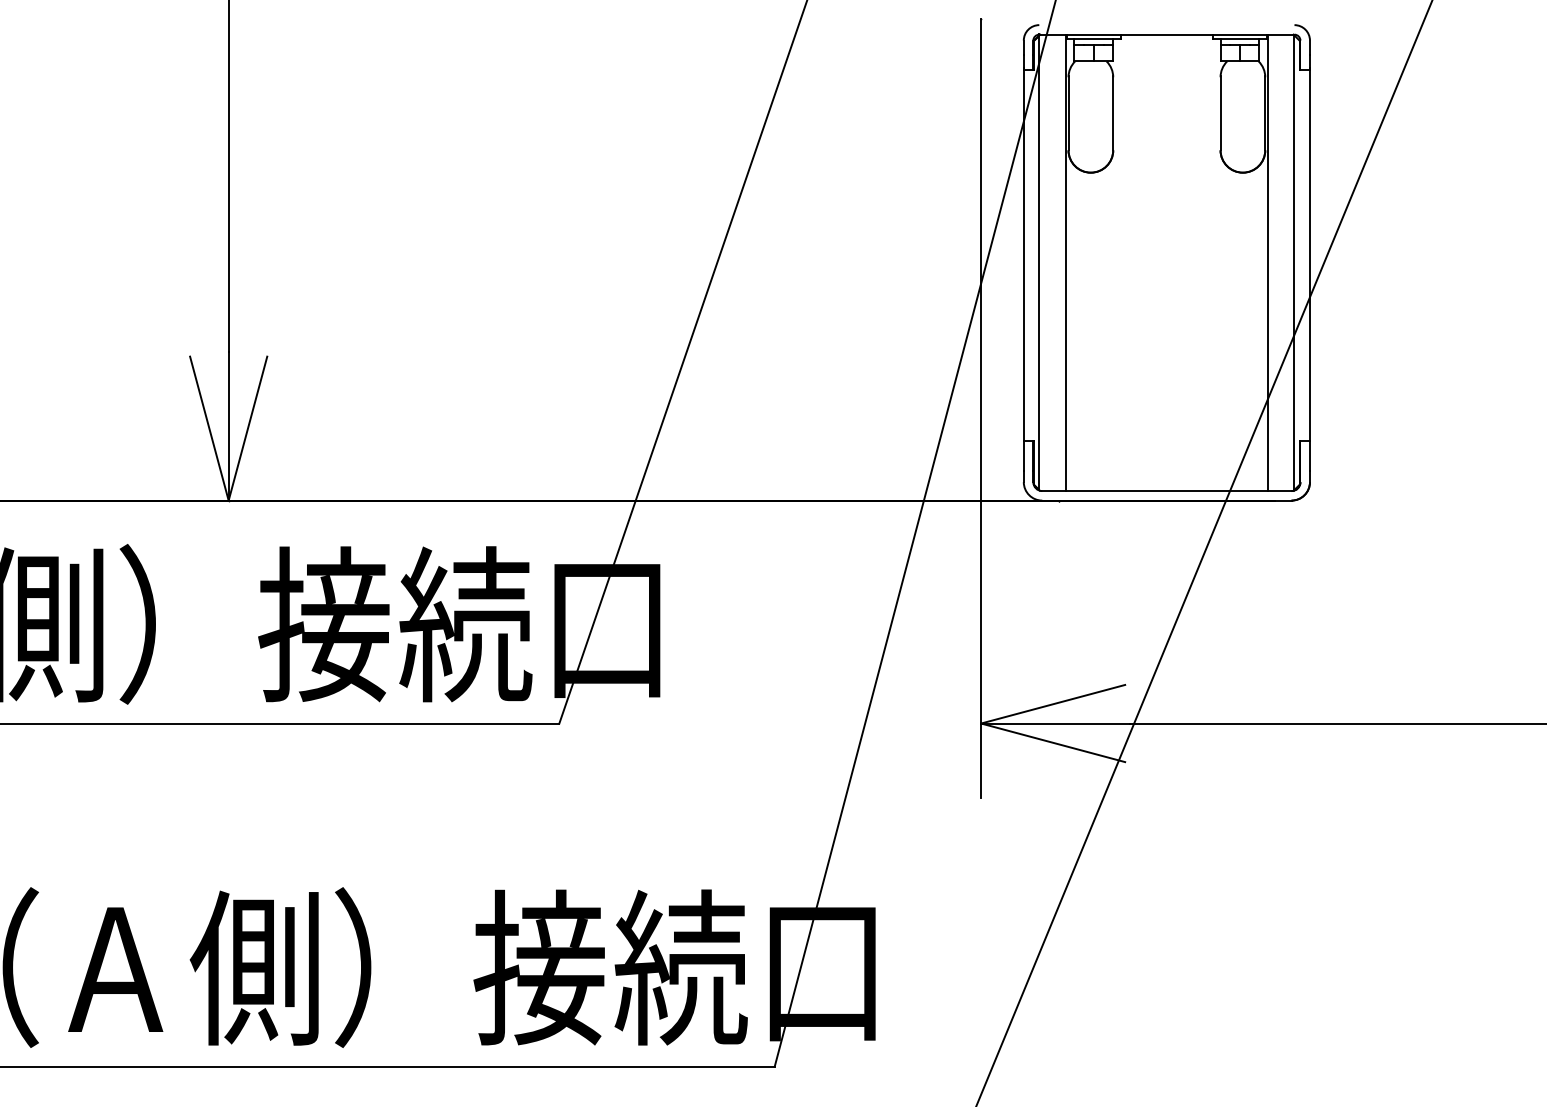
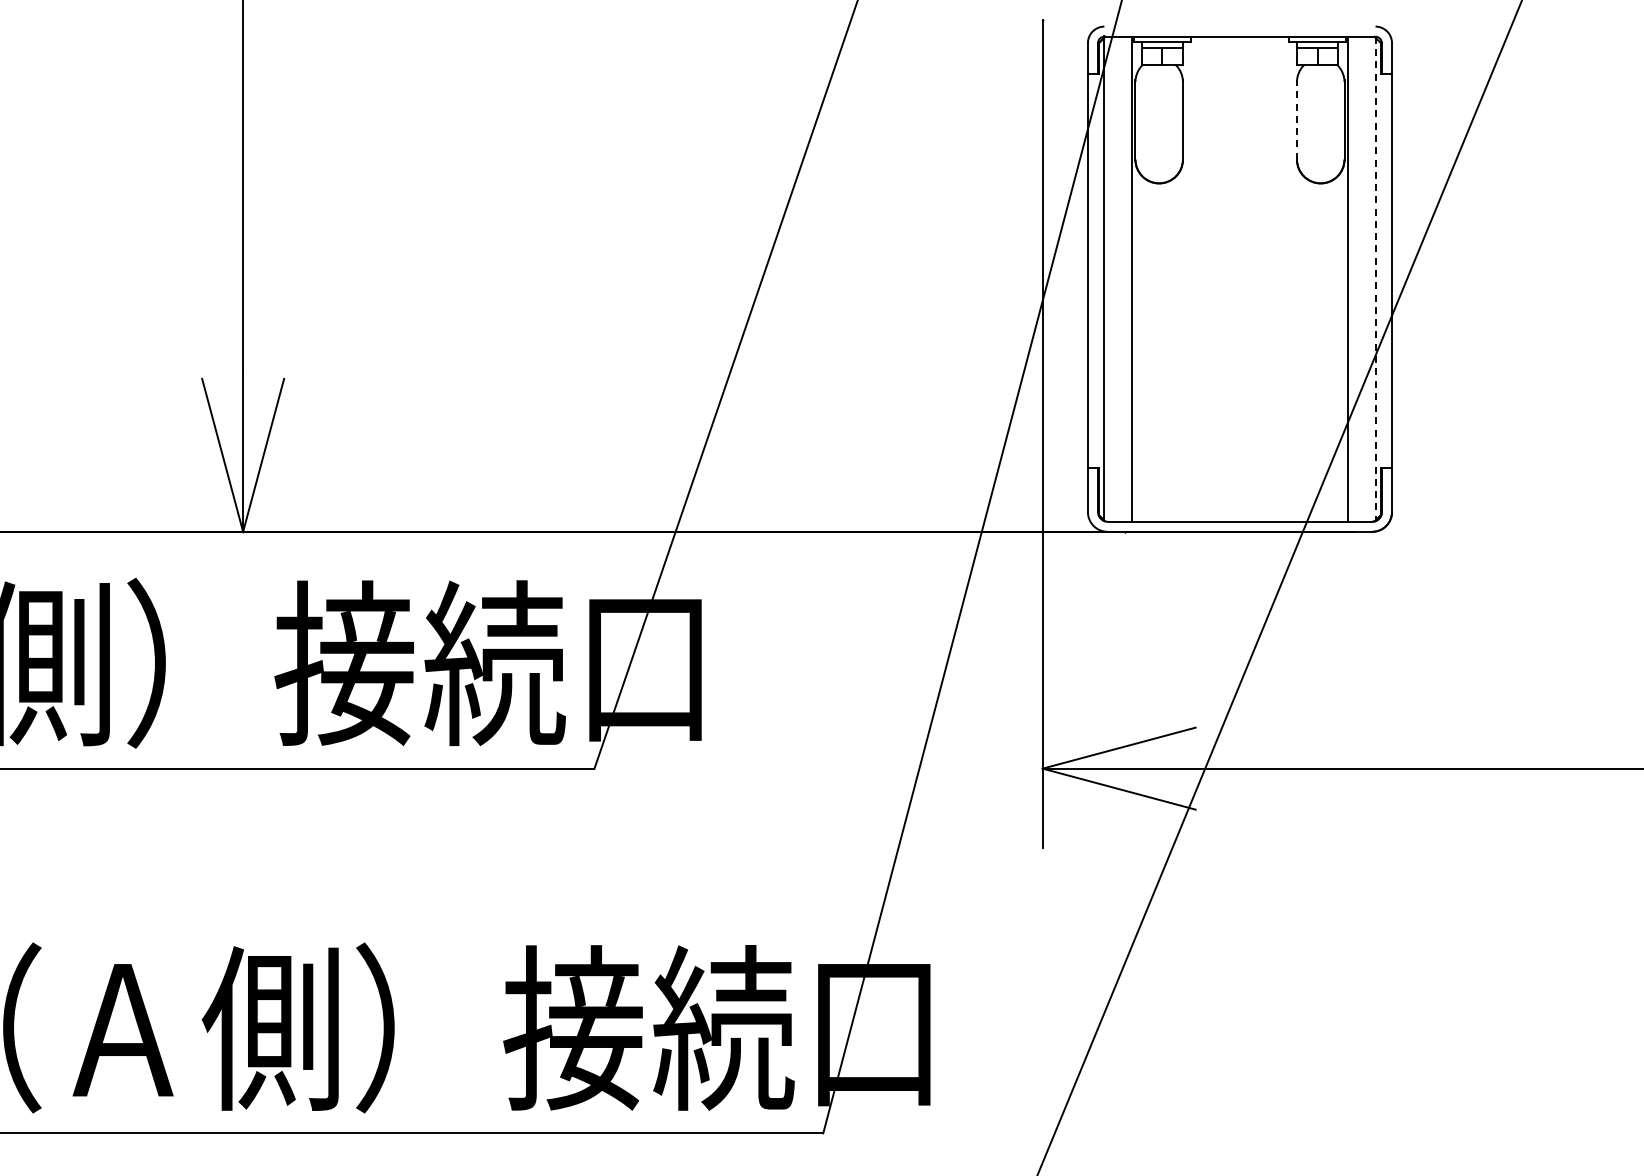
line: (1220, 113) -> (1296, 120), solid -> dashed
line: (1294, 262) -> (1375, 278), solid -> dashed

